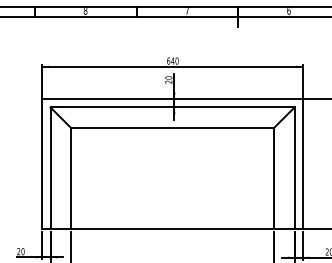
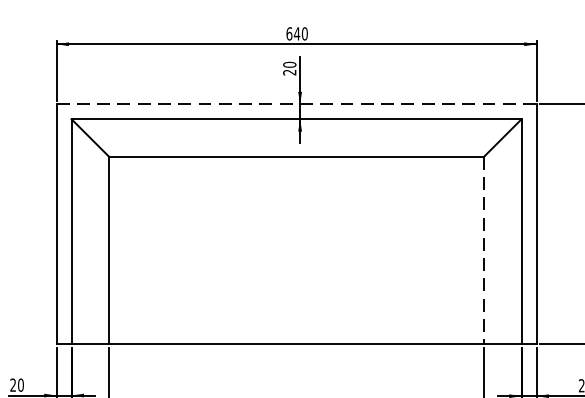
line: (173, 99) -> (298, 104), solid -> dashed
line: (274, 178) -> (484, 250), solid -> dashed

